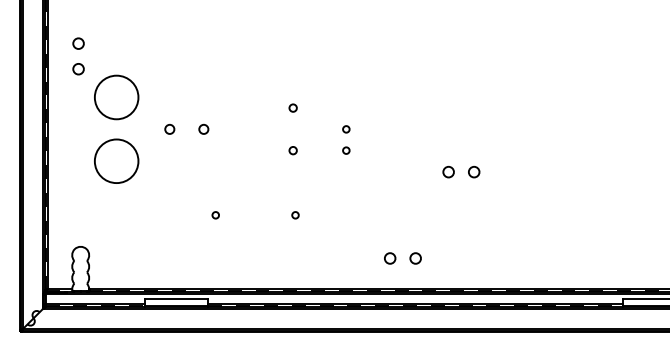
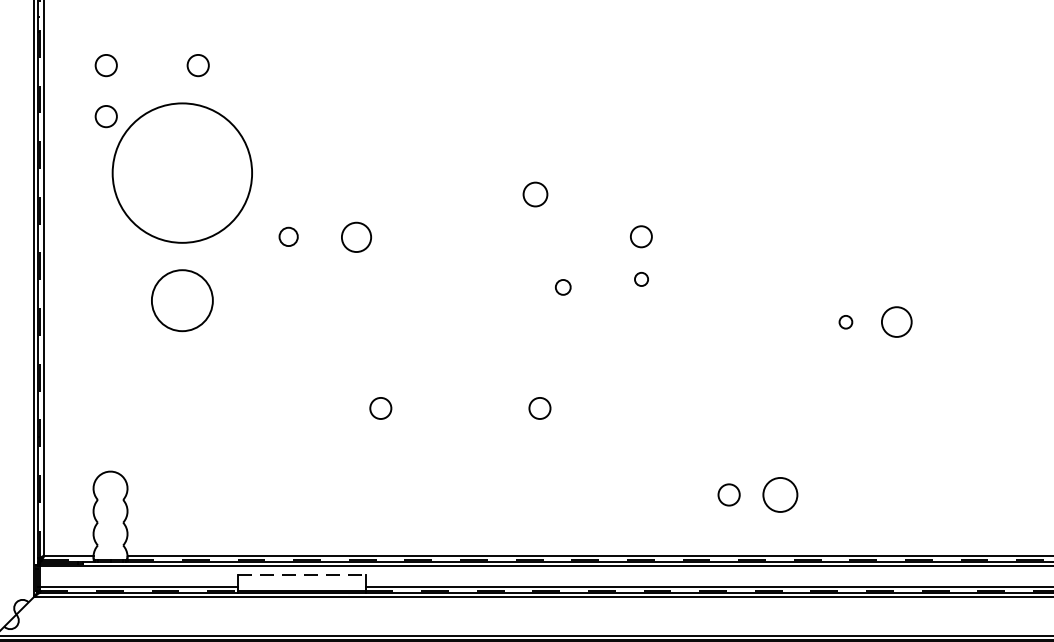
circle: (124, 43) -> (198, 65), added
circle: (116, 97) -> (182, 173), size x1.6
circle: (292, 107) -> (533, 193), size x1.6
circle: (203, 128) -> (356, 235), size x1.6
circle: (346, 129) -> (641, 237), size x1.6
circle: (292, 150) -> (561, 287), moved
circle: (116, 161) -> (182, 301), size x0.7
circle: (448, 171) -> (845, 321), size x0.6
circle: (474, 172) -> (897, 323), size x1.4
circle: (215, 215) -> (379, 409), size x1.6
circle: (295, 215) -> (539, 409), size x1.6
circle: (415, 258) -> (779, 494), size x1.6
line: (176, 298) -> (302, 574), solid -> dashed

